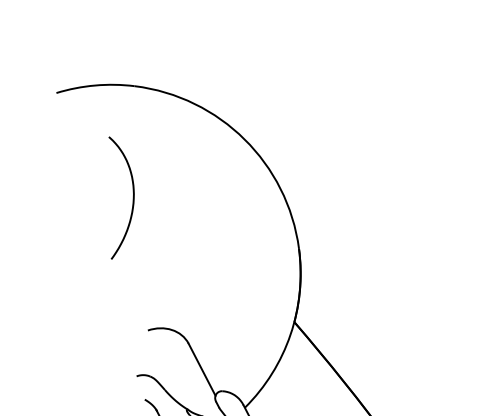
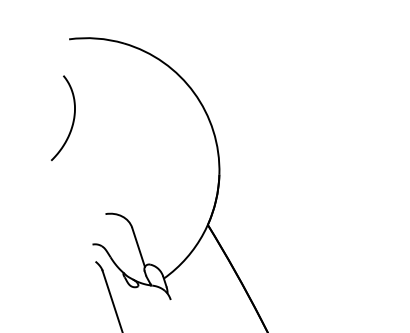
curve: (131, 197) -> (72, 120), moved

